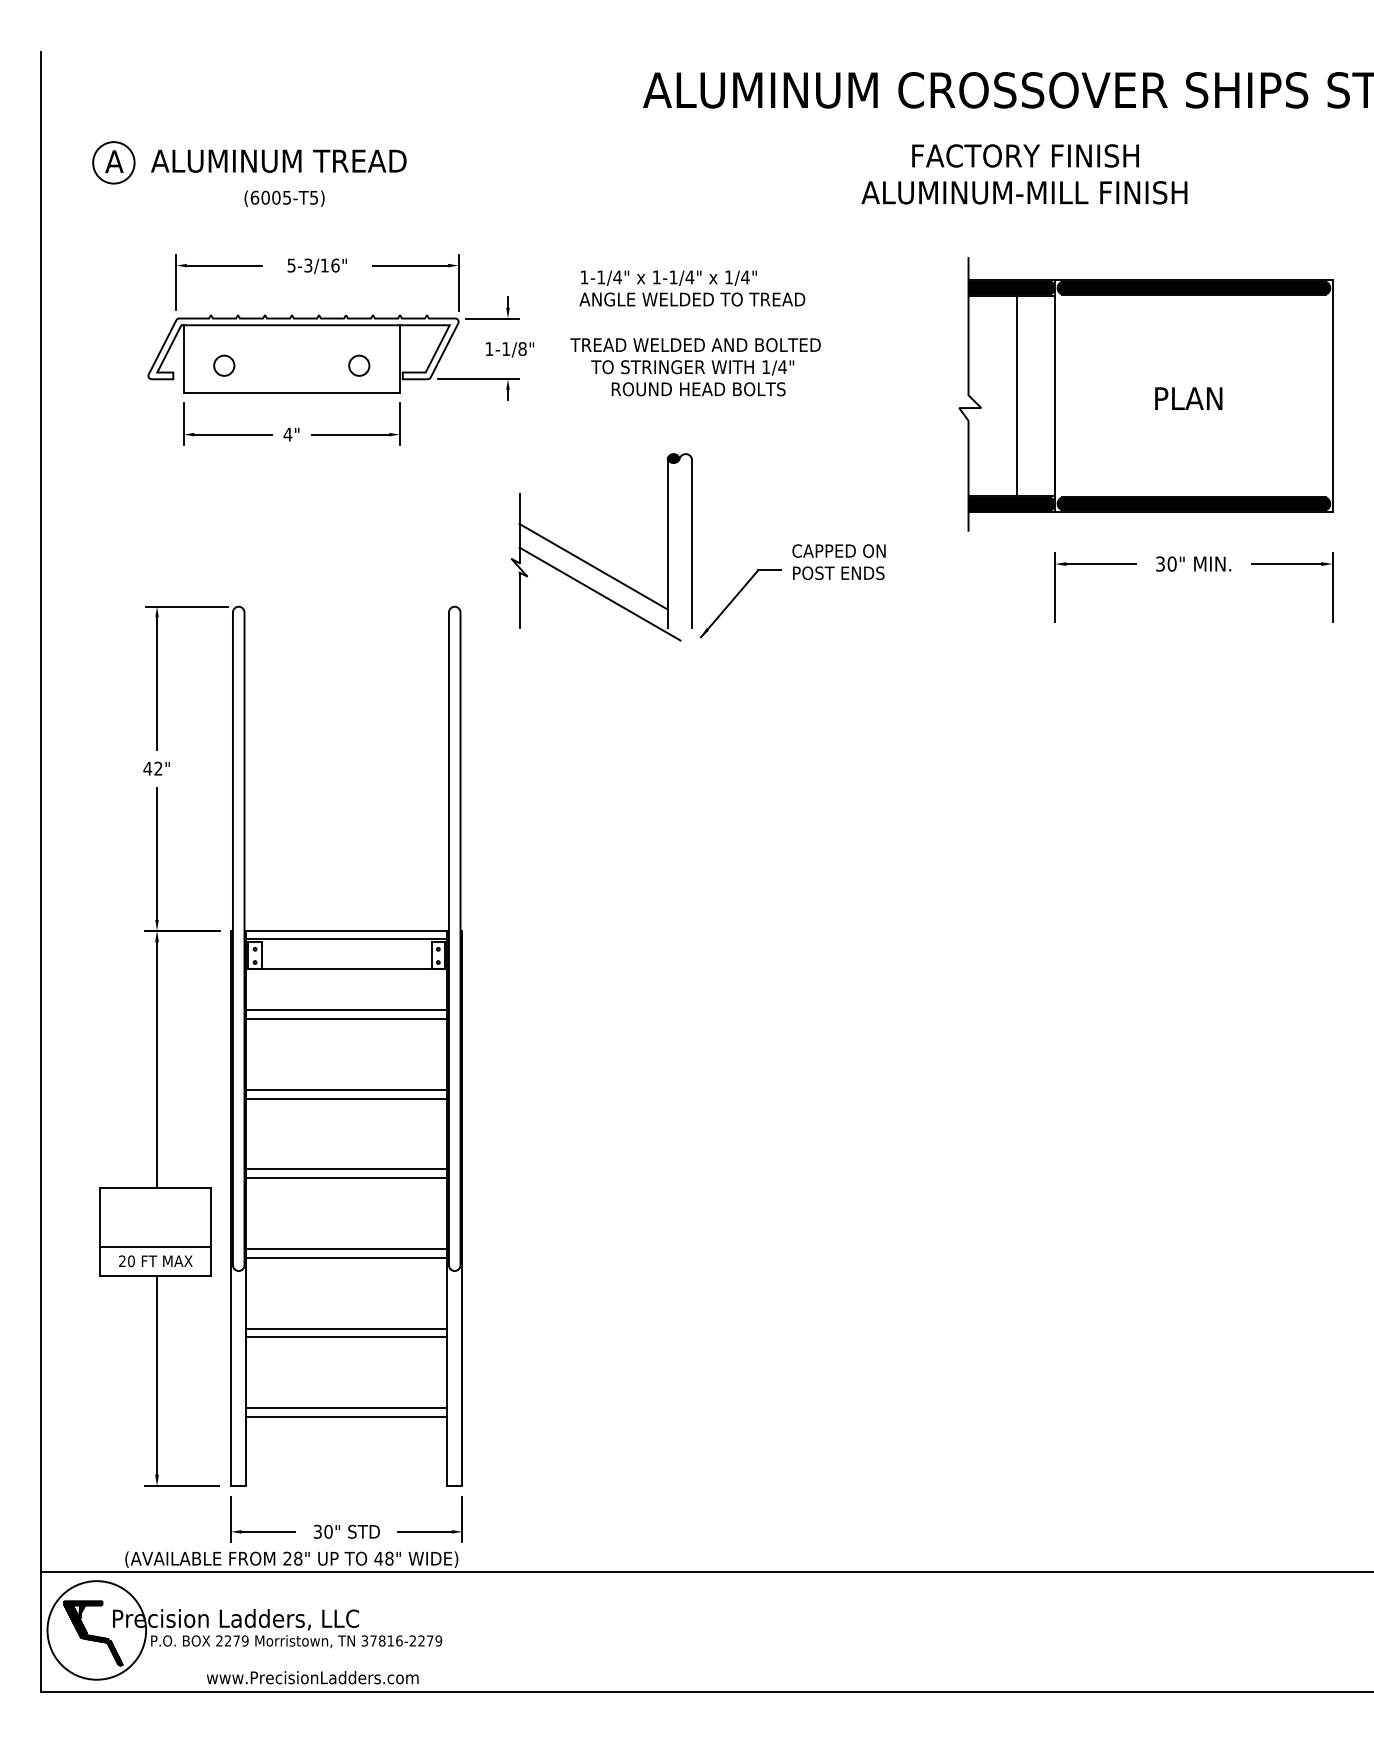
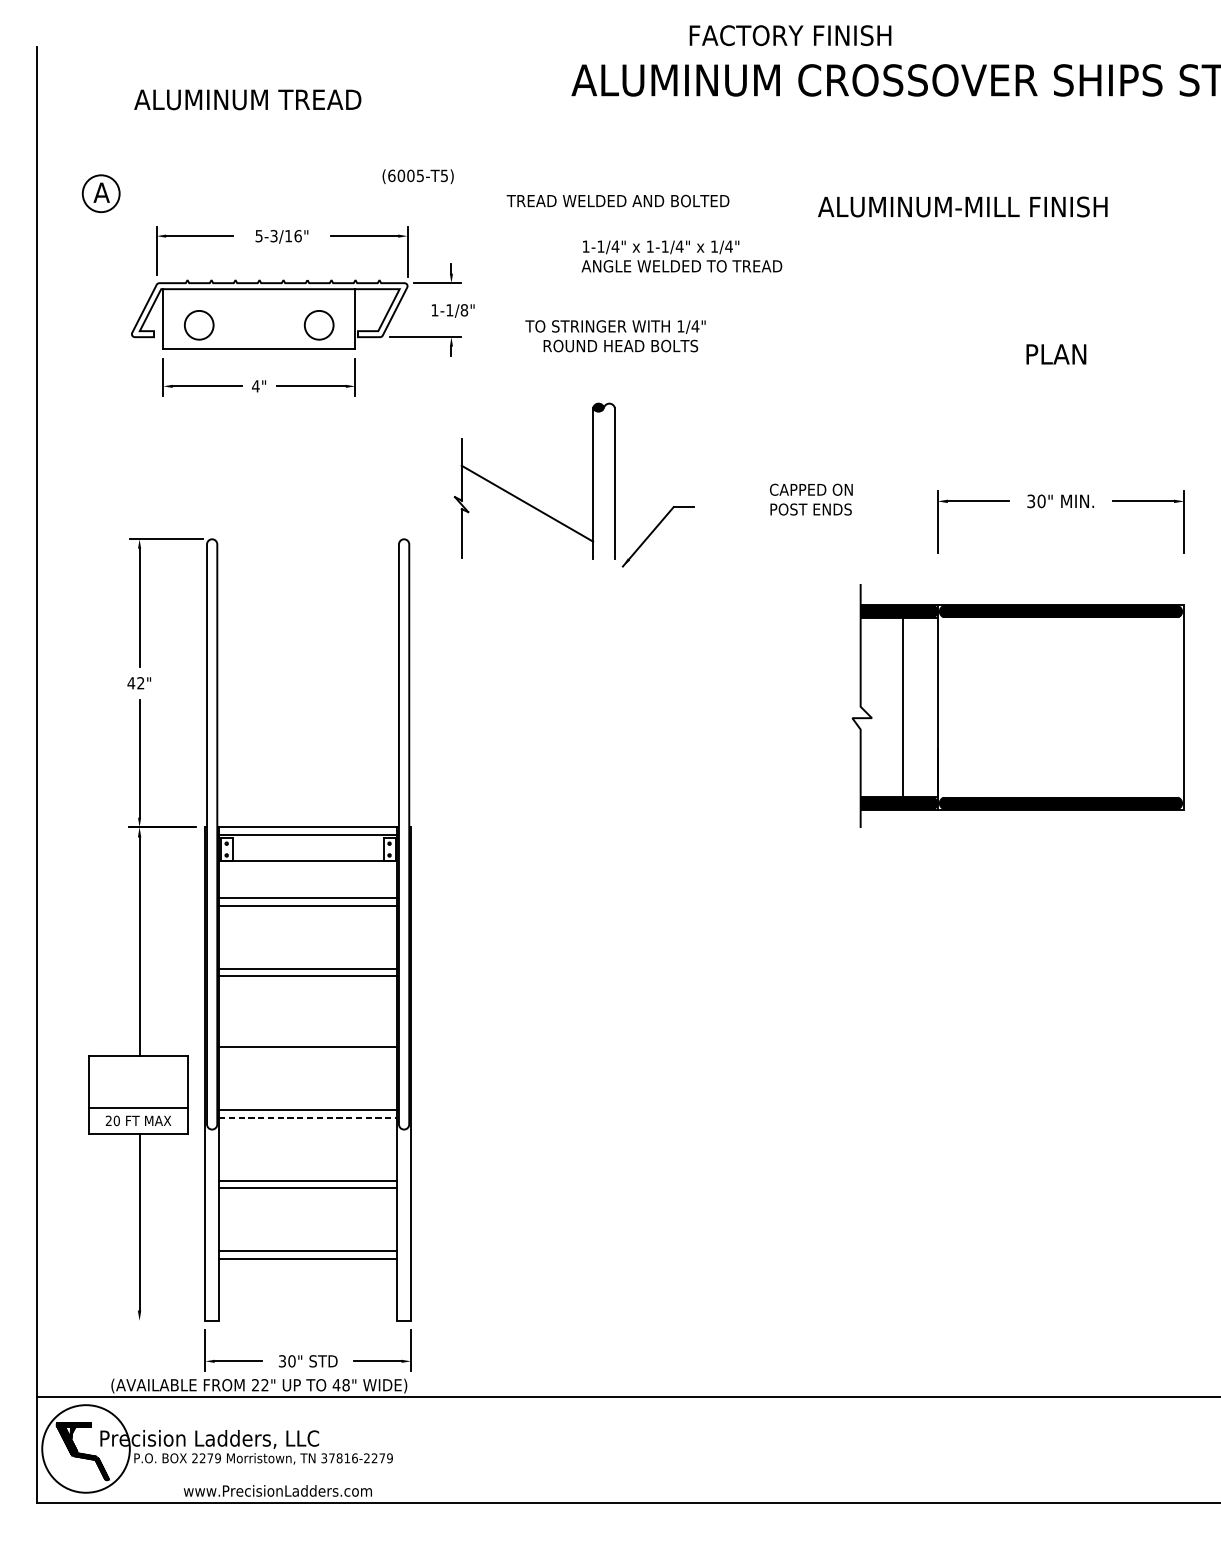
text: (1025, 155) -> (790, 35), moved
text: (278, 160) -> (247, 99), moved
part: (113, 162) -> (100, 193), moved
text: (1024, 192) -> (962, 206), moved
text: (284, 198) -> (418, 176), moved
text: (692, 288) -> (682, 256), moved
text: (695, 345) -> (618, 201), moved
circle: (224, 365) -> (199, 324), size x1.6
circle: (359, 365) -> (319, 324), size x1.6
part: (1145, 394) -> (1017, 706), moved
text: (838, 562) -> (810, 499), moved
line: (599, 593) -> (532, 527), removed
line: (346, 1169) -> (307, 1039), removed
line: (347, 1257) -> (308, 1117), solid -> dashed
line: (182, 1486) -> (162, 1321), removed
text: (298, 1558) -> (265, 1385), 28" -> 22"

